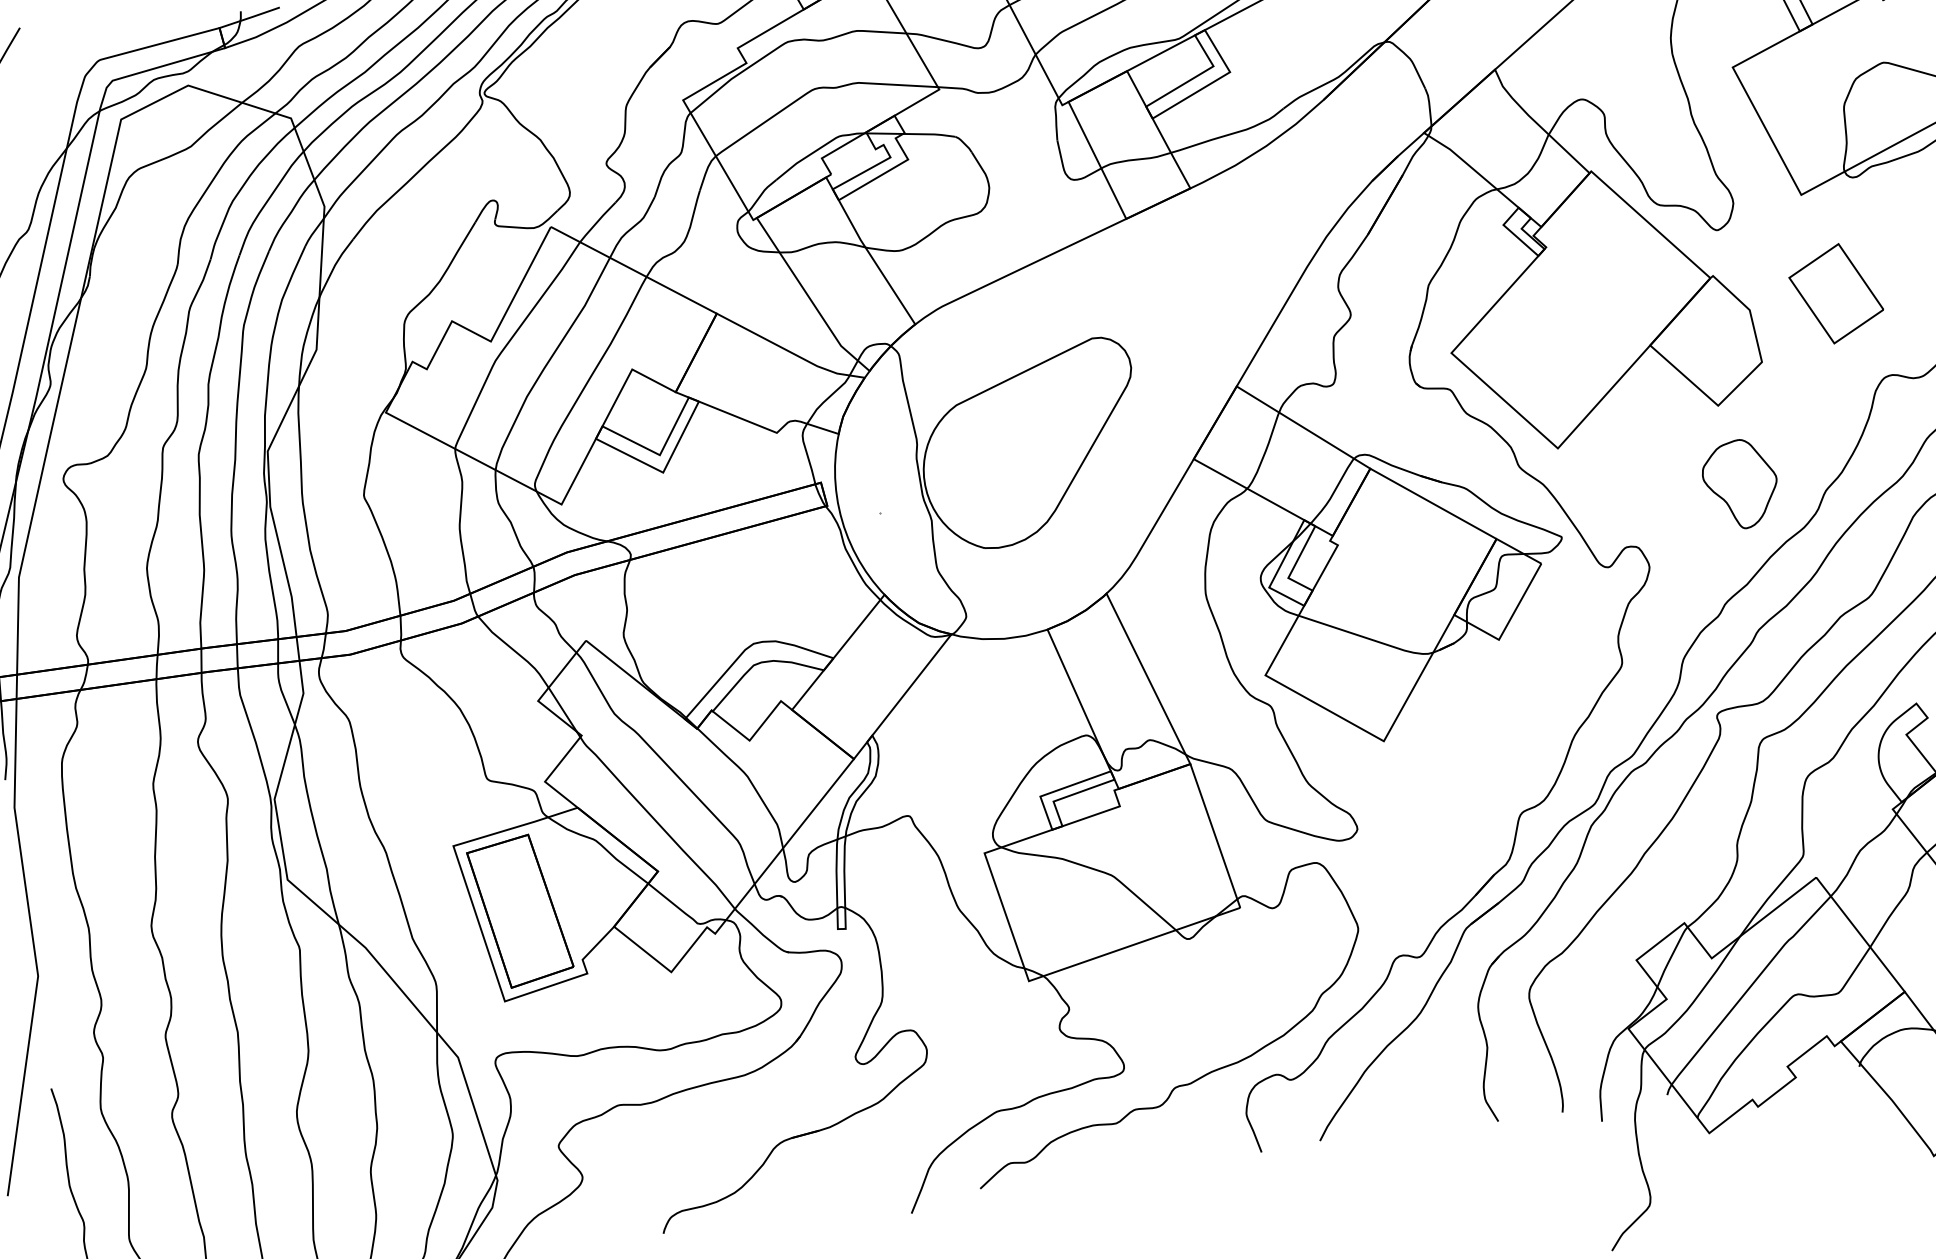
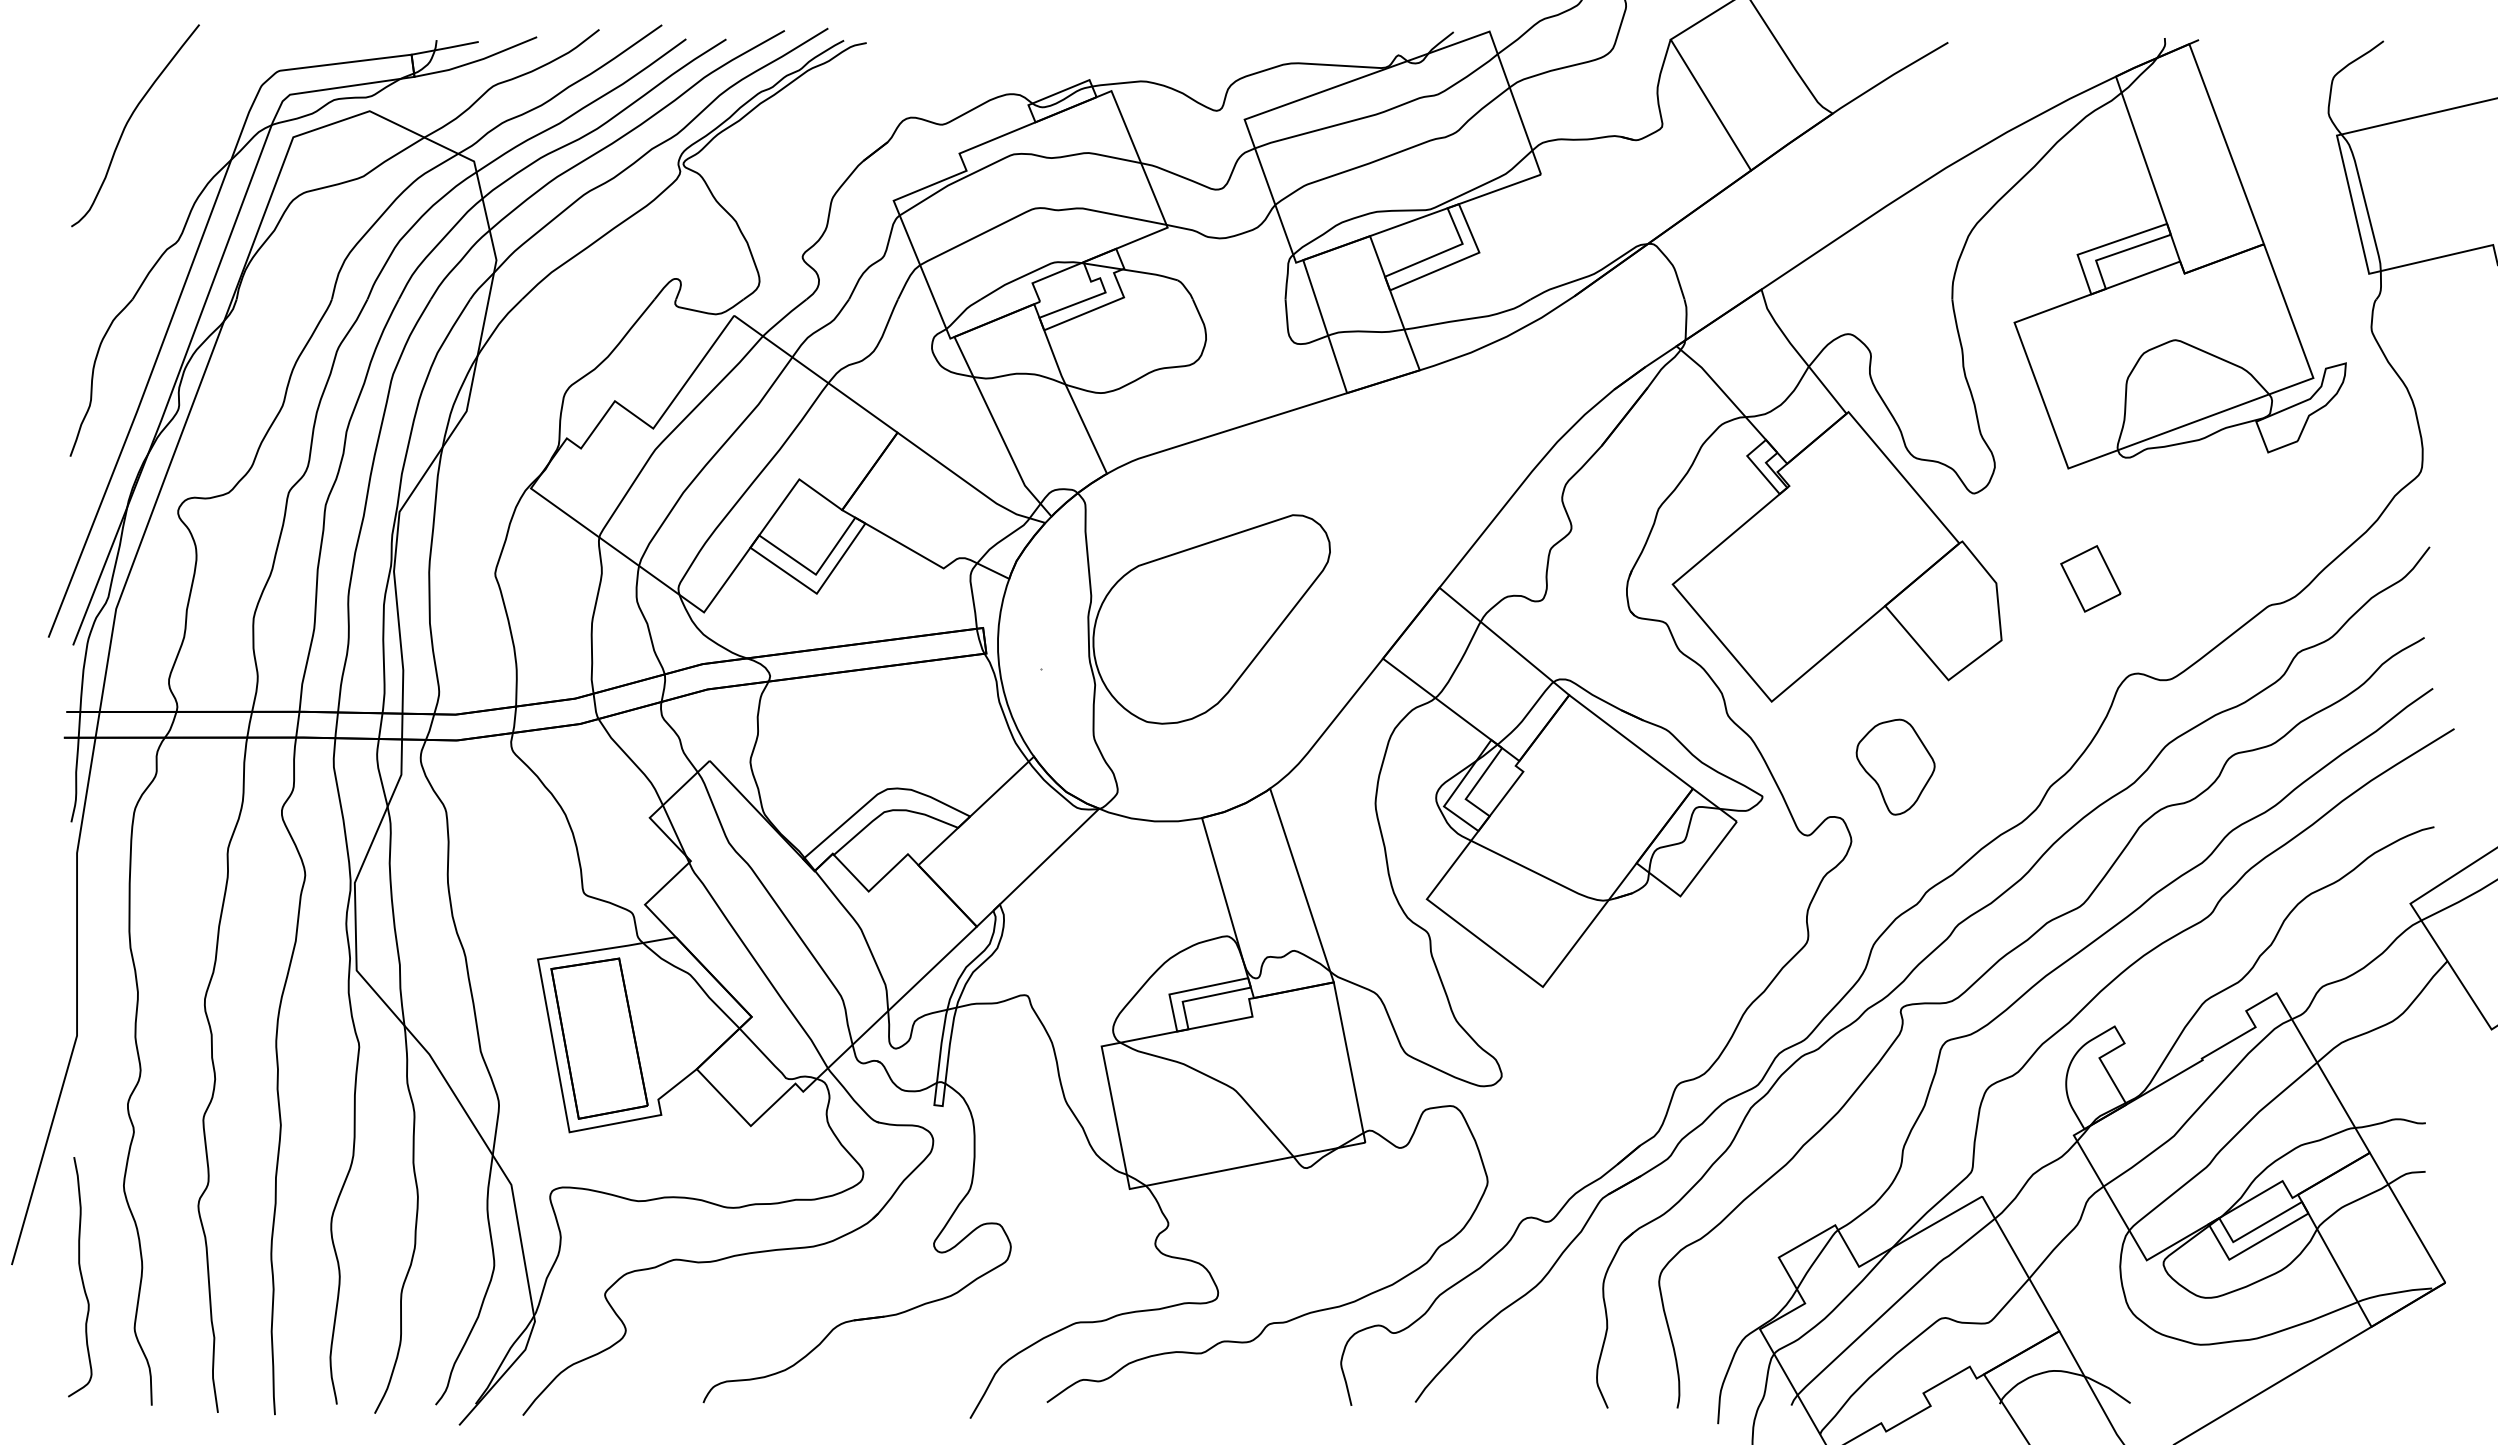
part: (1835, 293) -> (2090, 578), size x0.62
part: (1740, 483) -> (1895, 766), moved

